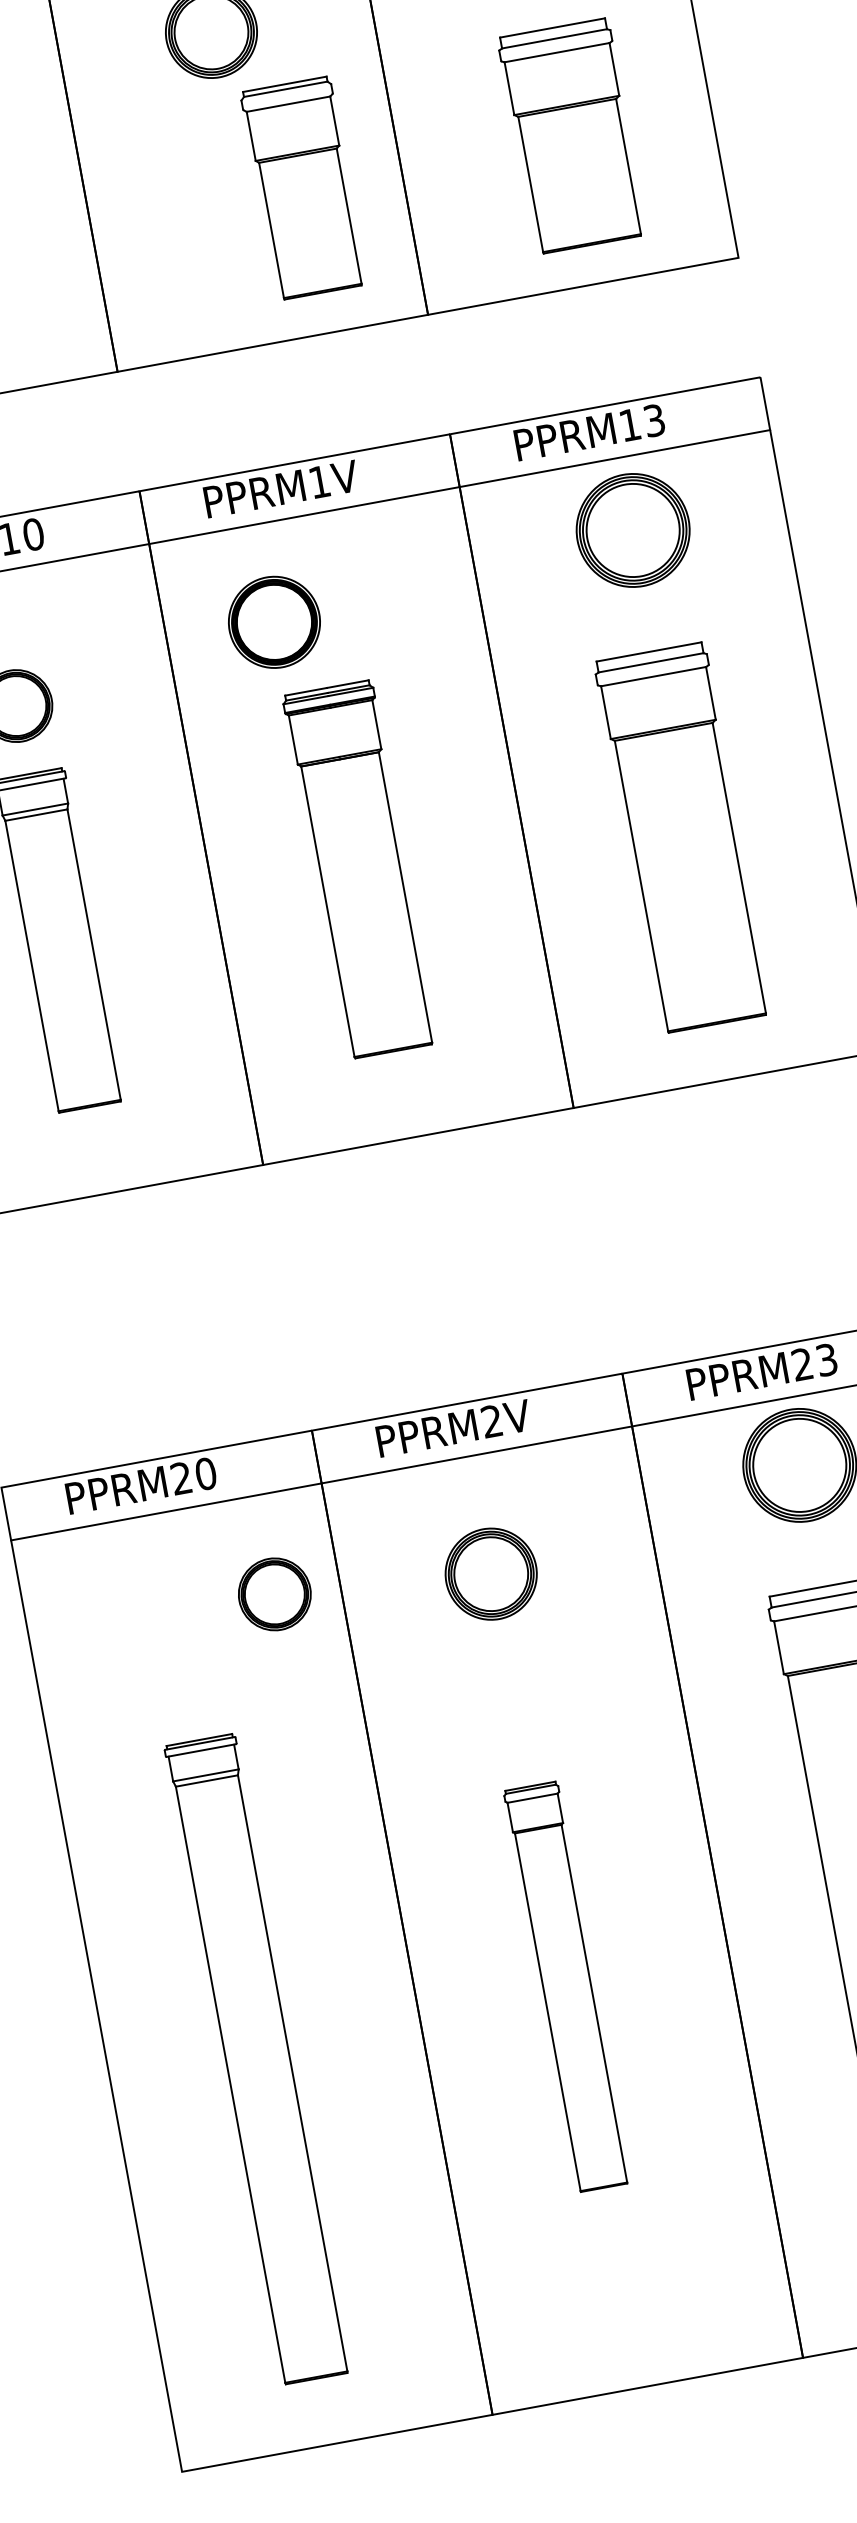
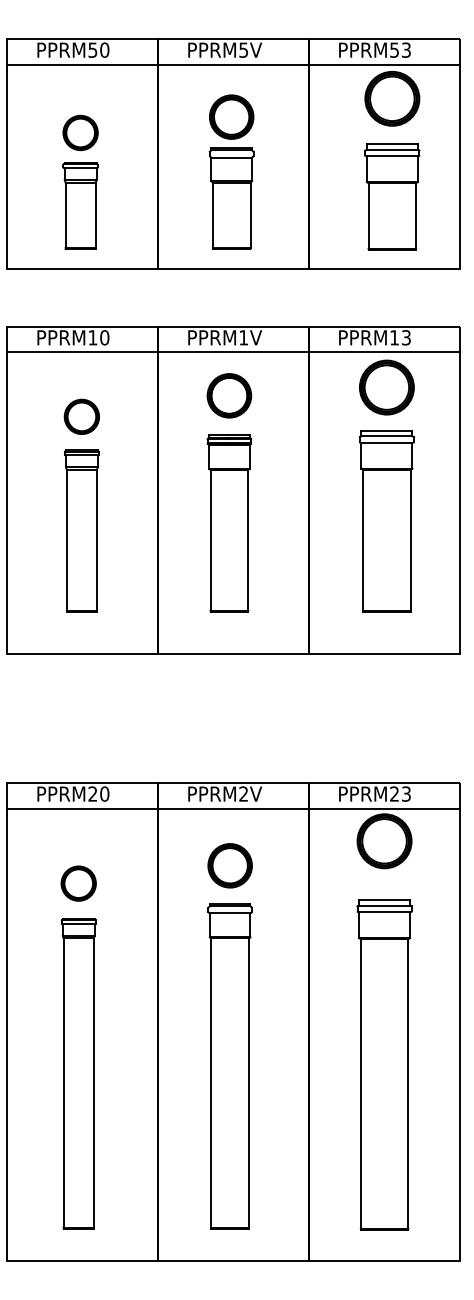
part: (303, 188) -> (231, 198), moved
part: (274, 621) -> (229, 395), moved
part: (682, 838) -> (386, 521), moved
part: (274, 1594) -> (78, 883), moved
part: (567, 1987) -> (230, 1066), size x1.67

